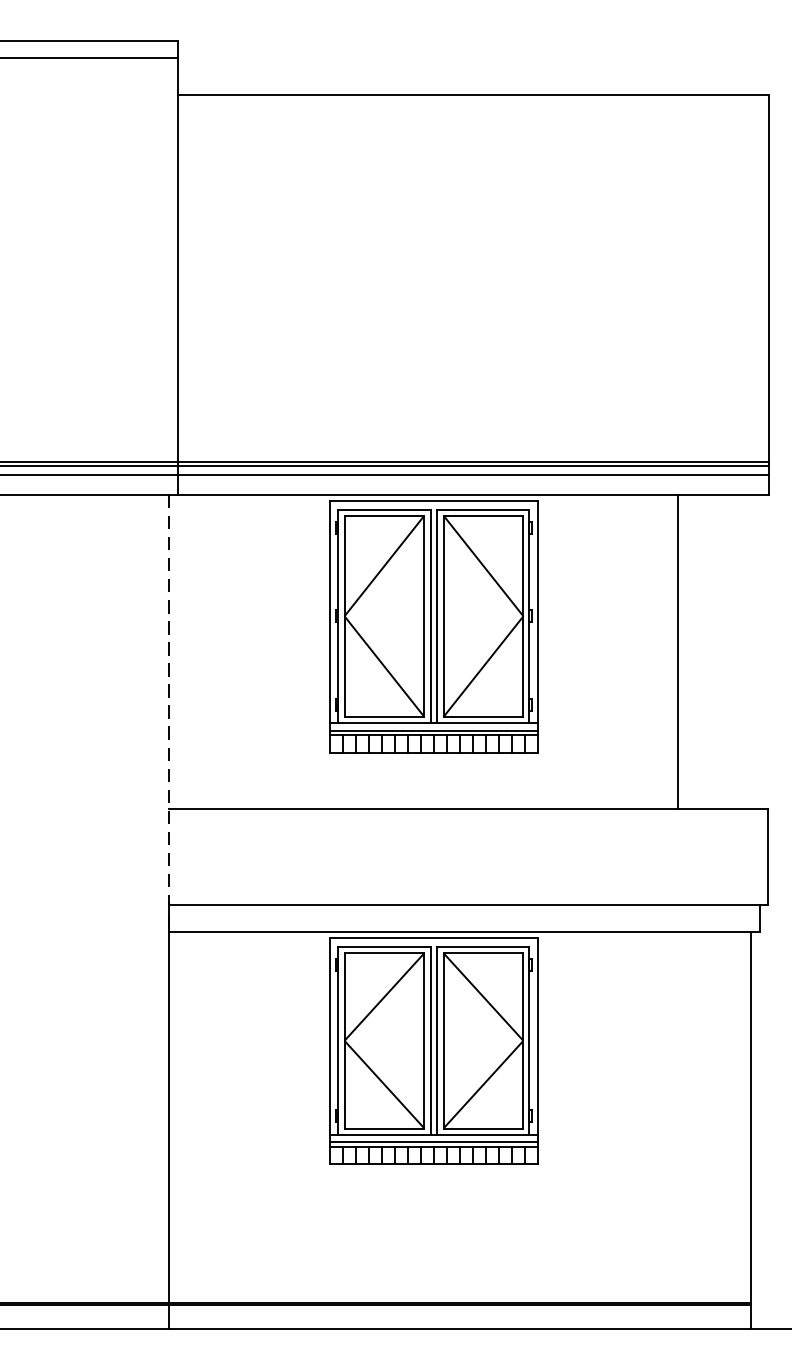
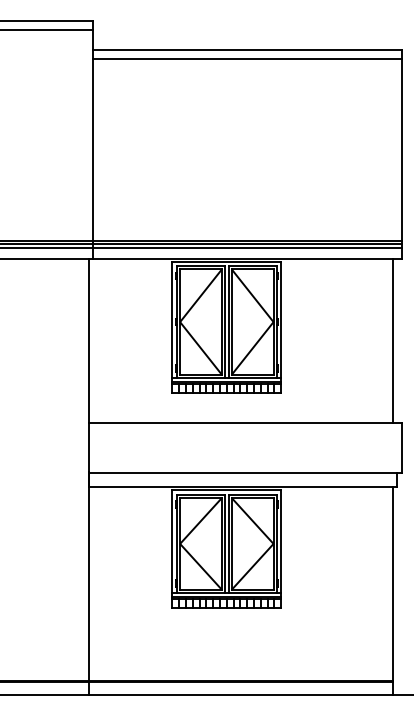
line: (473, 111) -> (247, 58), added
line: (678, 651) -> (392, 340), moved
line: (169, 714) -> (88, 373), dashed -> solid

